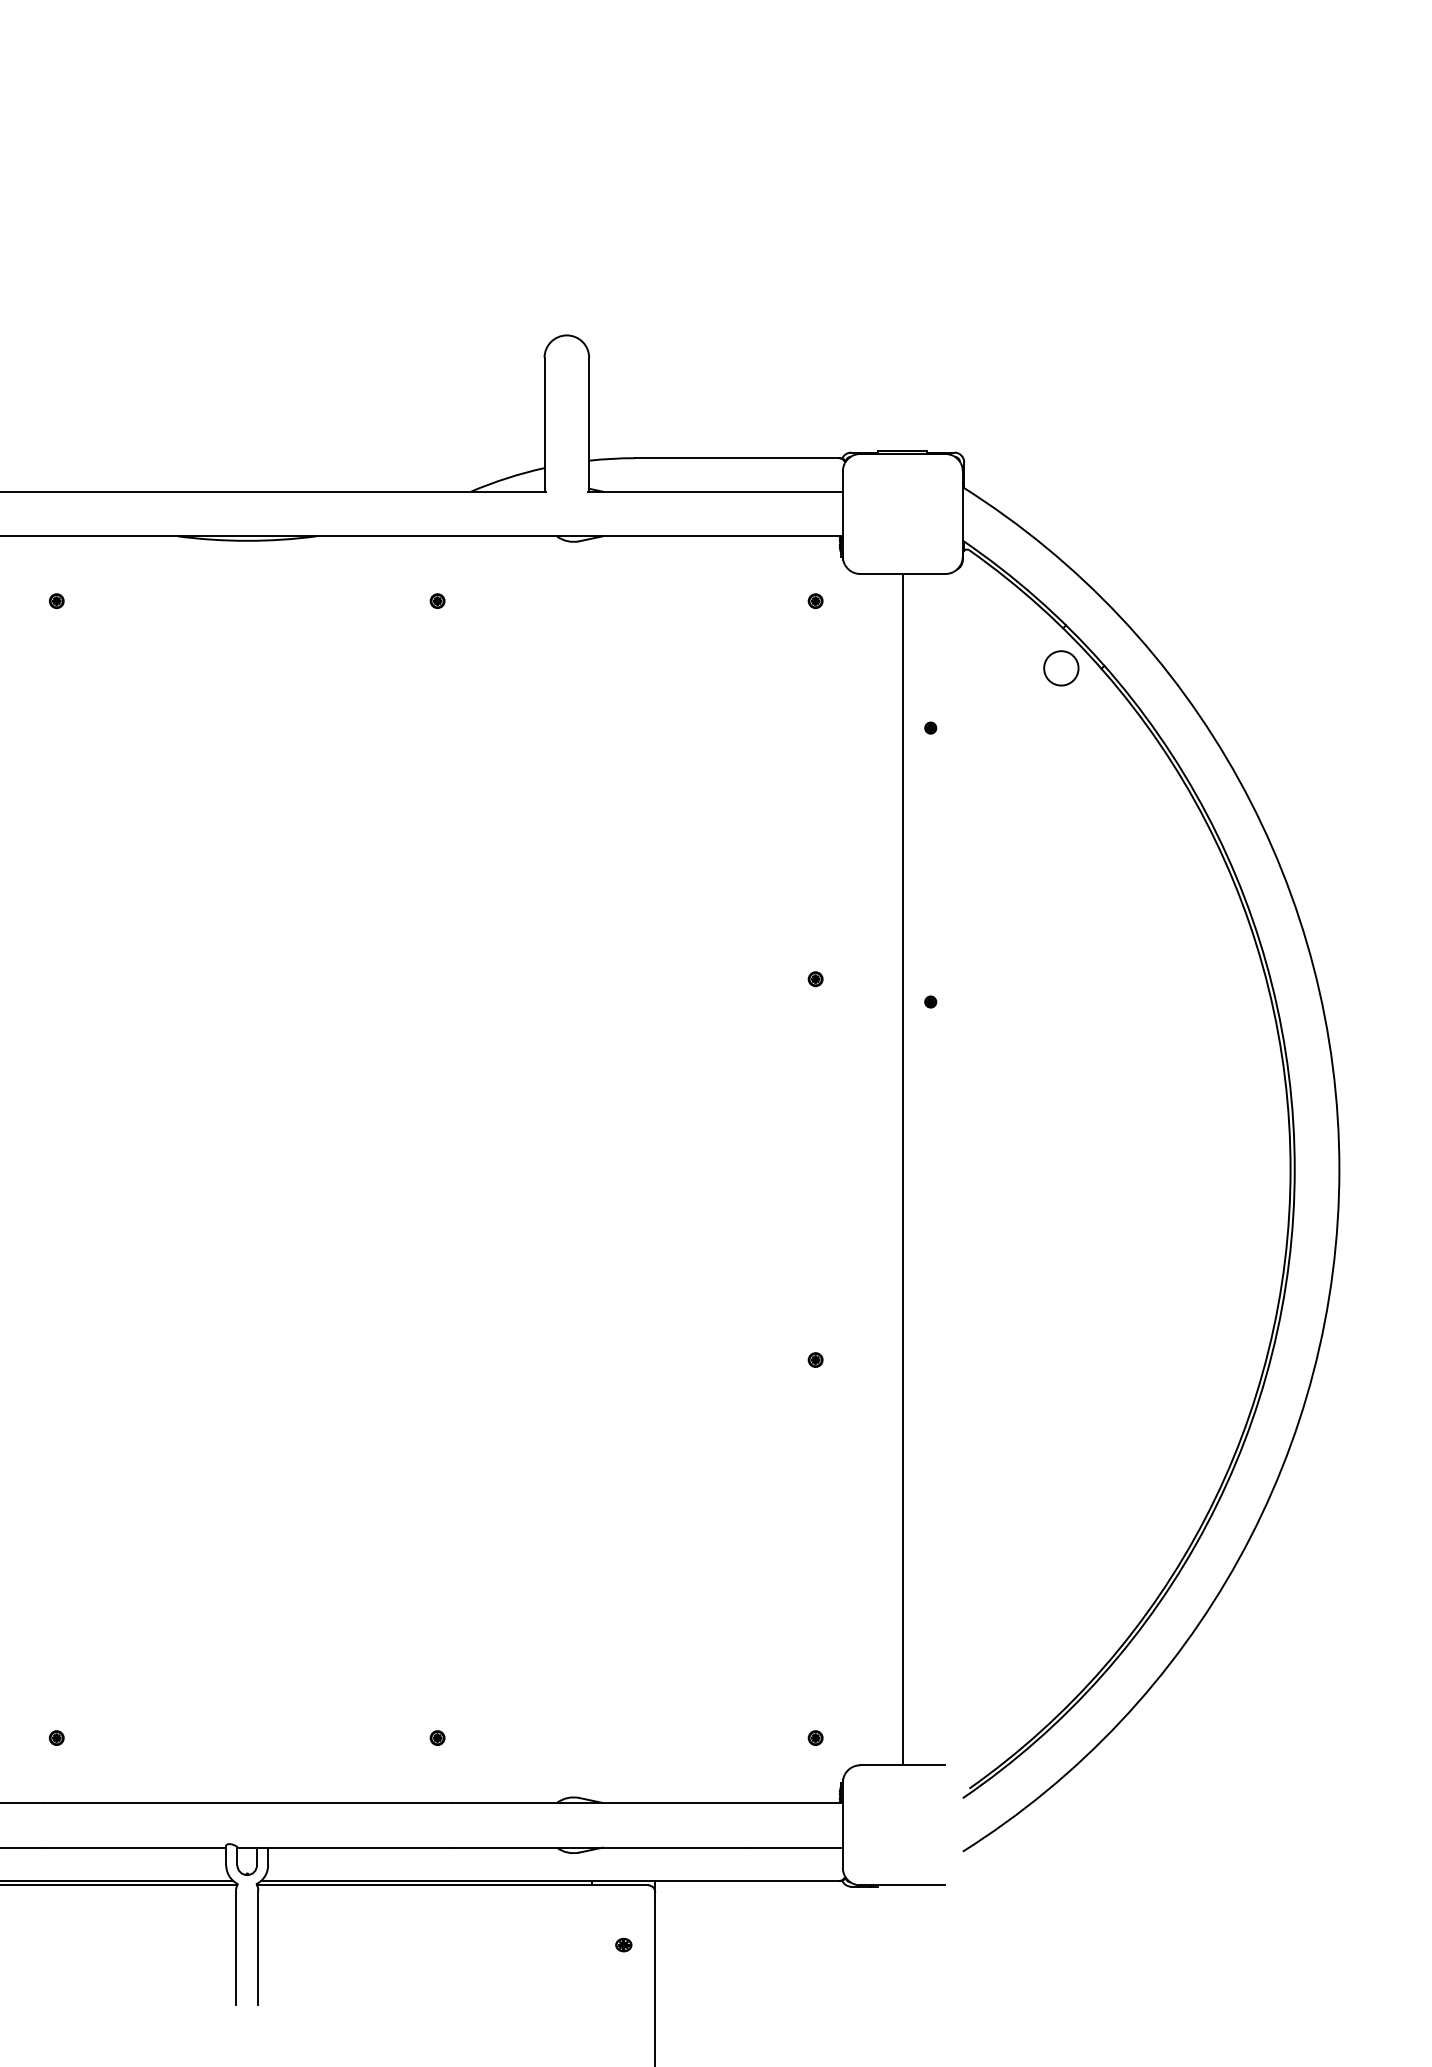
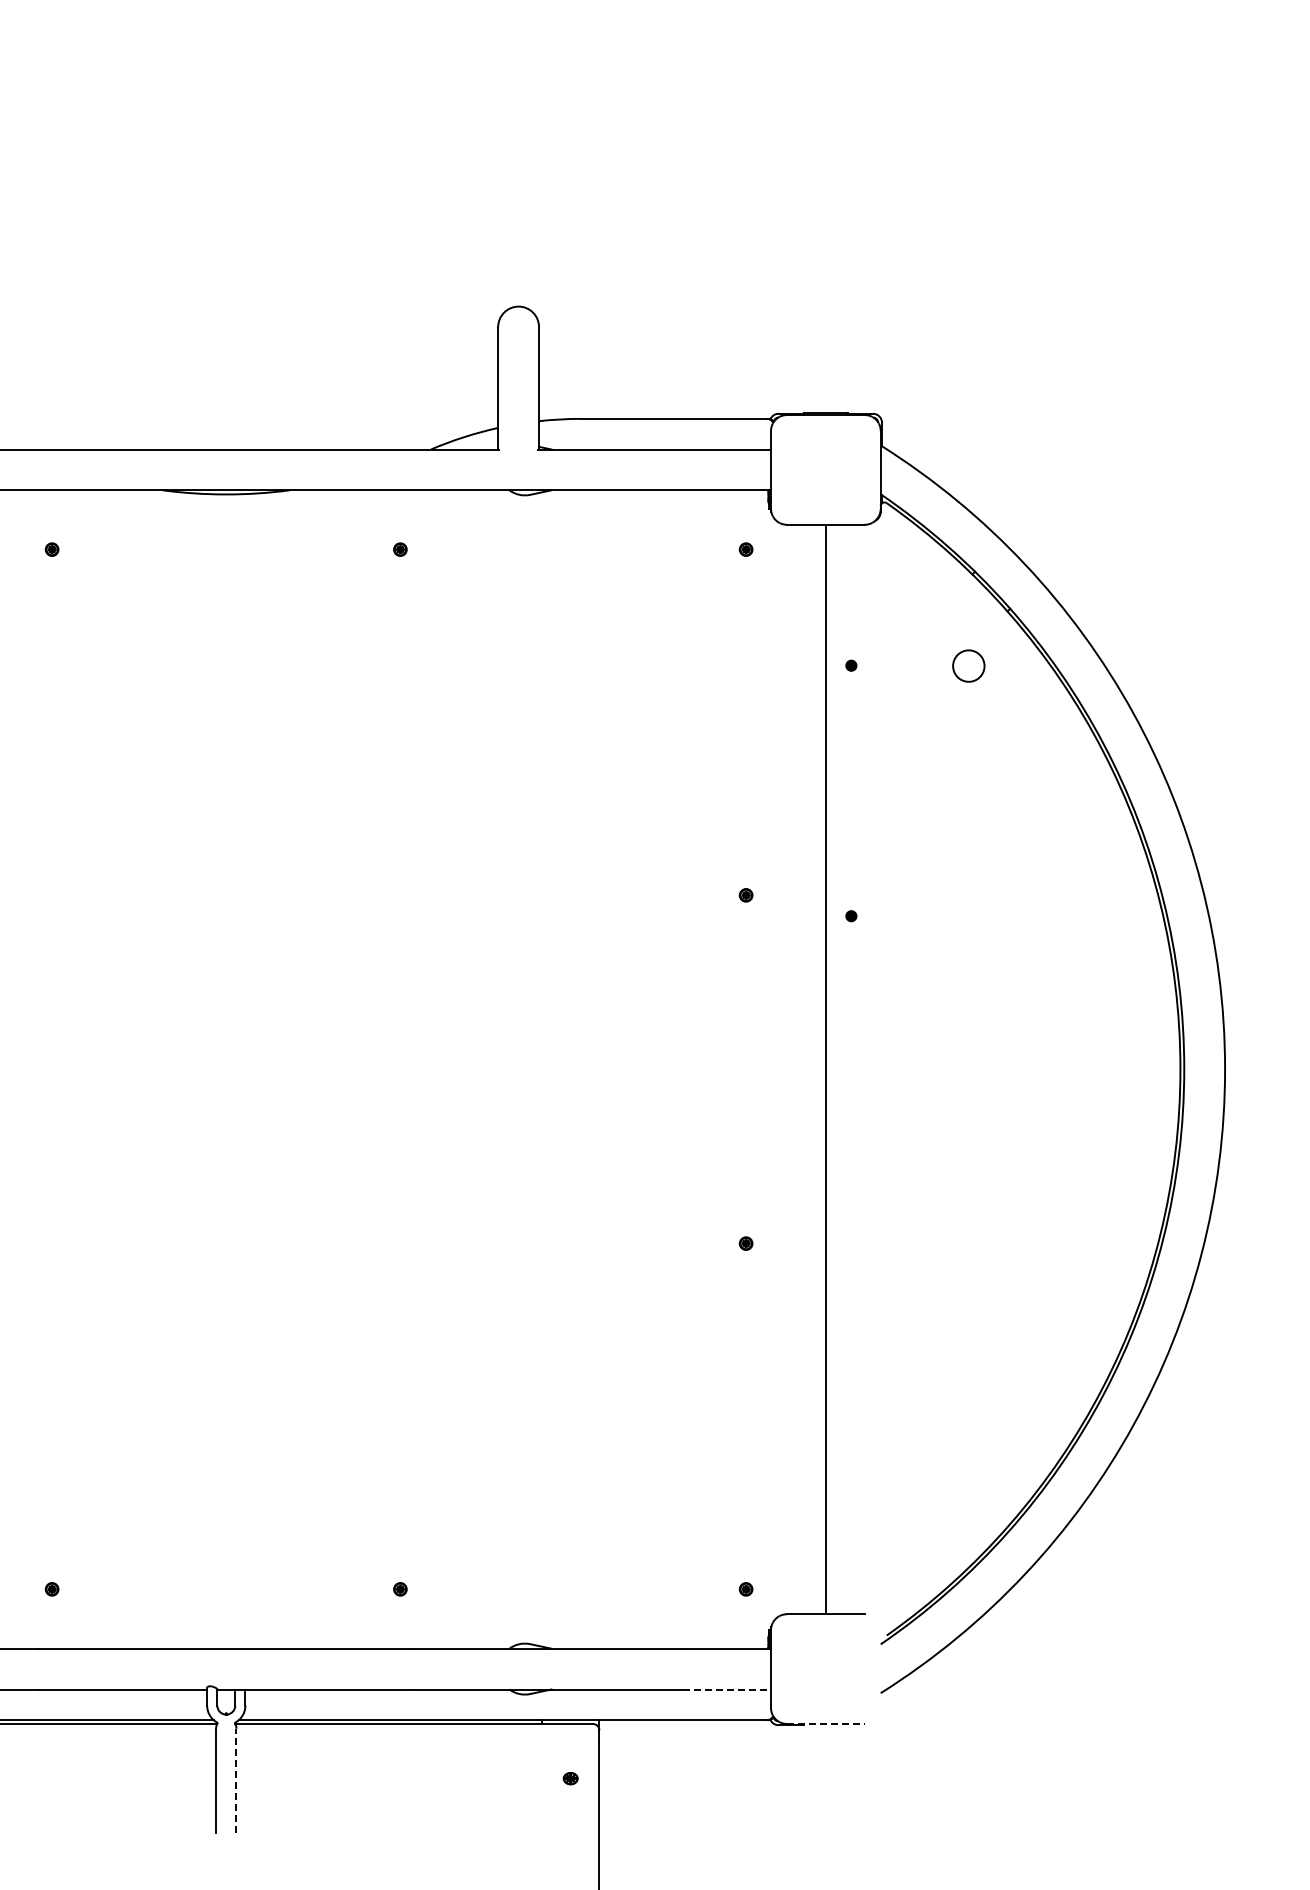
circle: (1060, 667) -> (968, 665), moved
line: (795, 1847) -> (727, 1689), solid -> dashed
line: (902, 1884) -> (825, 1723), solid -> dashed
line: (258, 1947) -> (236, 1780), solid -> dashed

